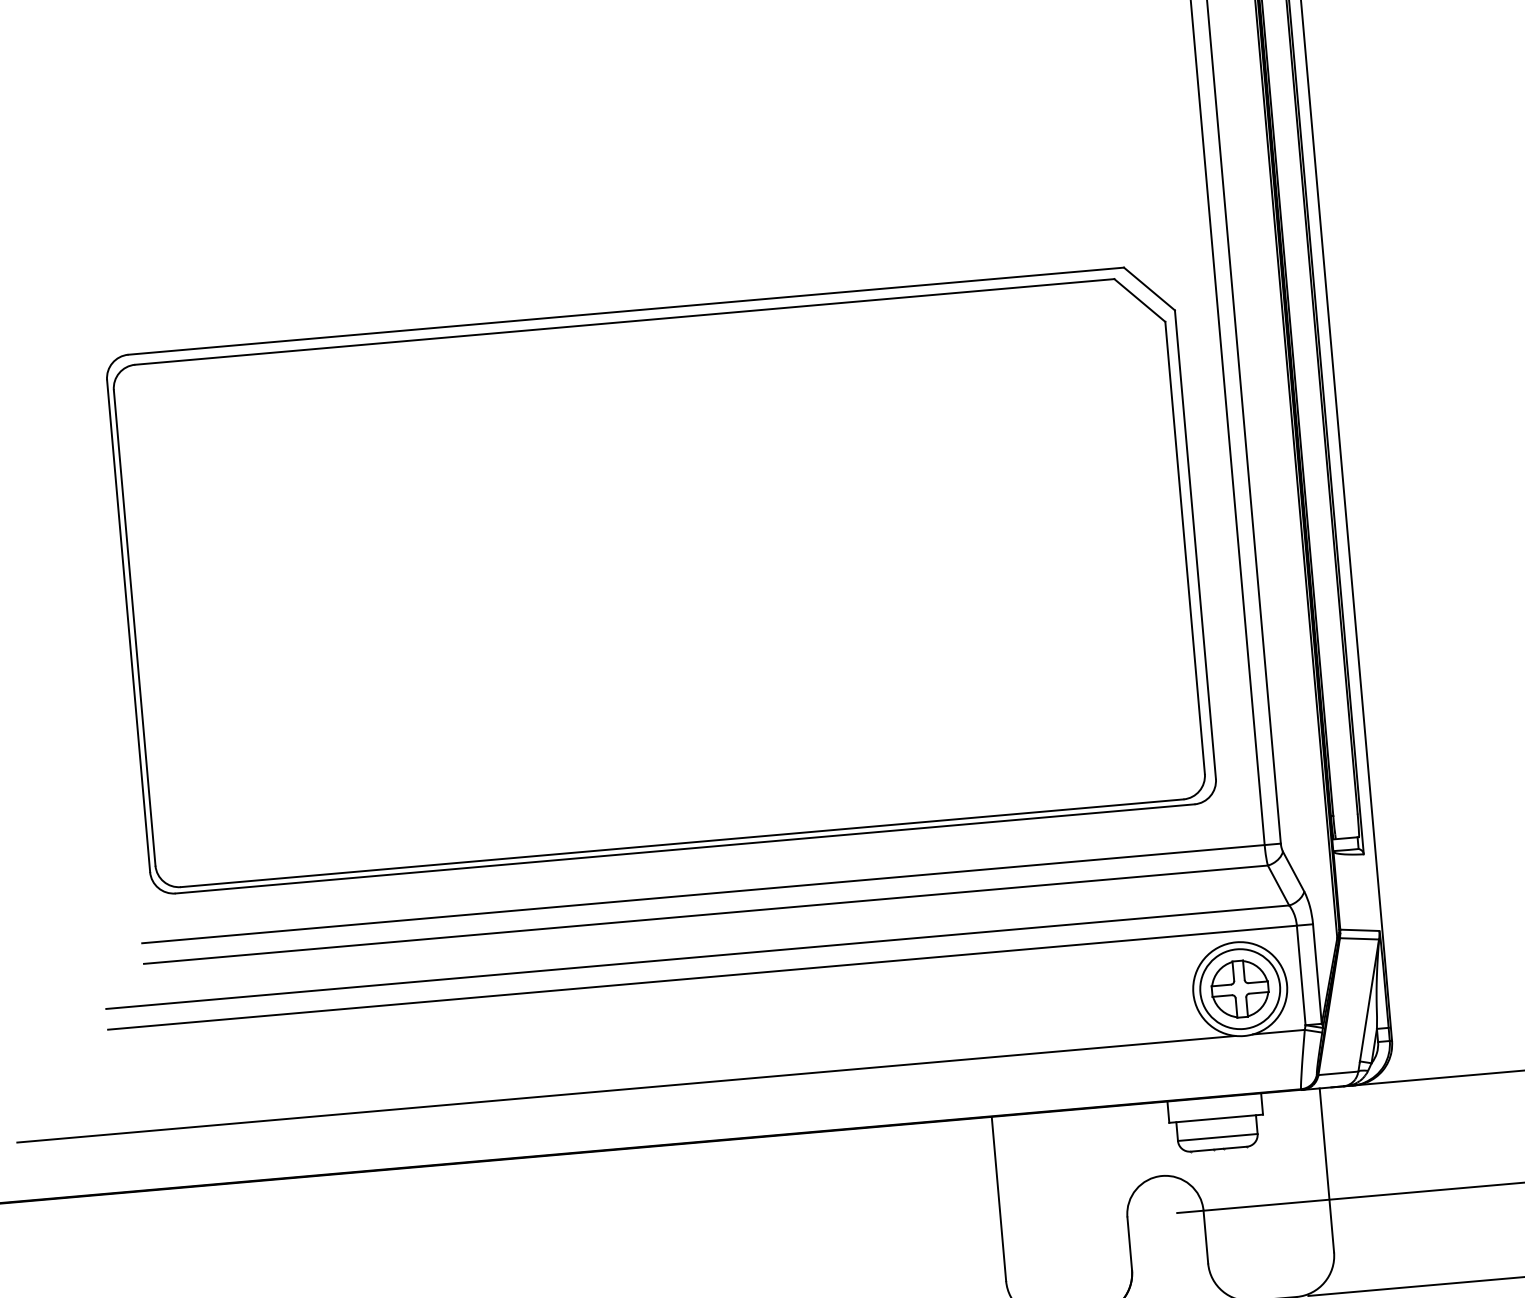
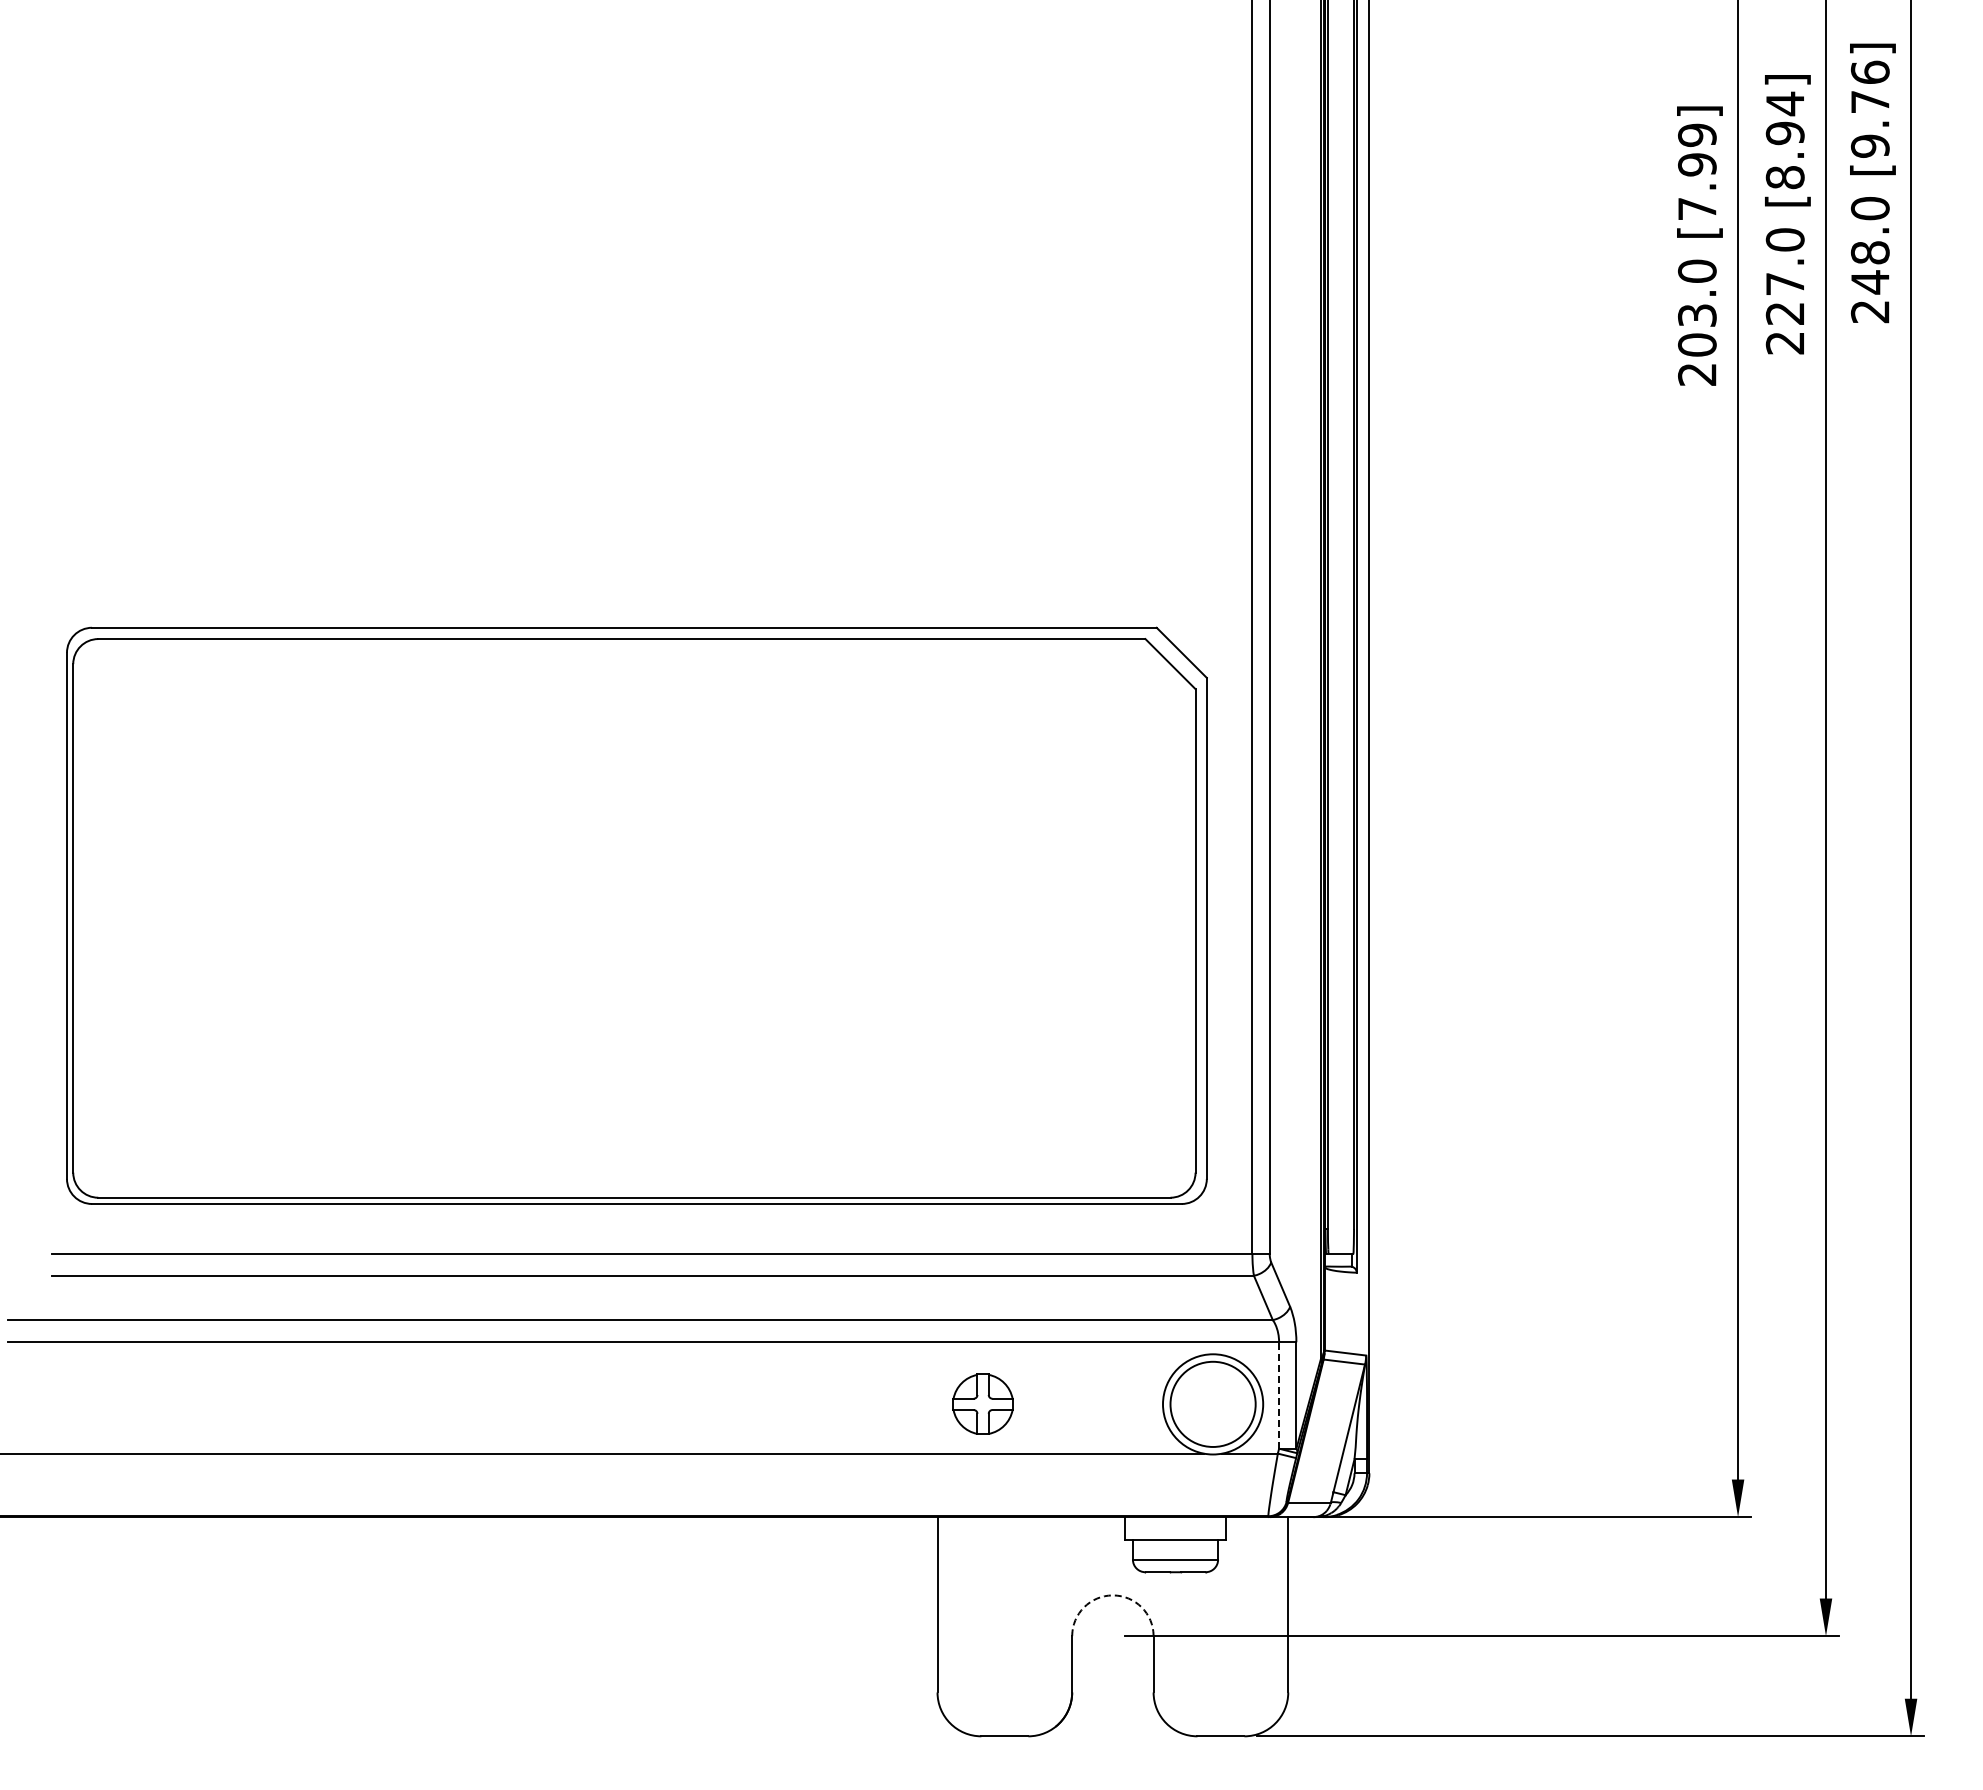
line: (1301, 975) -> (1279, 1395), solid -> dashed
part: (1239, 988) -> (982, 1403), moved
arc: (1161, 1176) -> (1112, 1595), solid -> dashed

